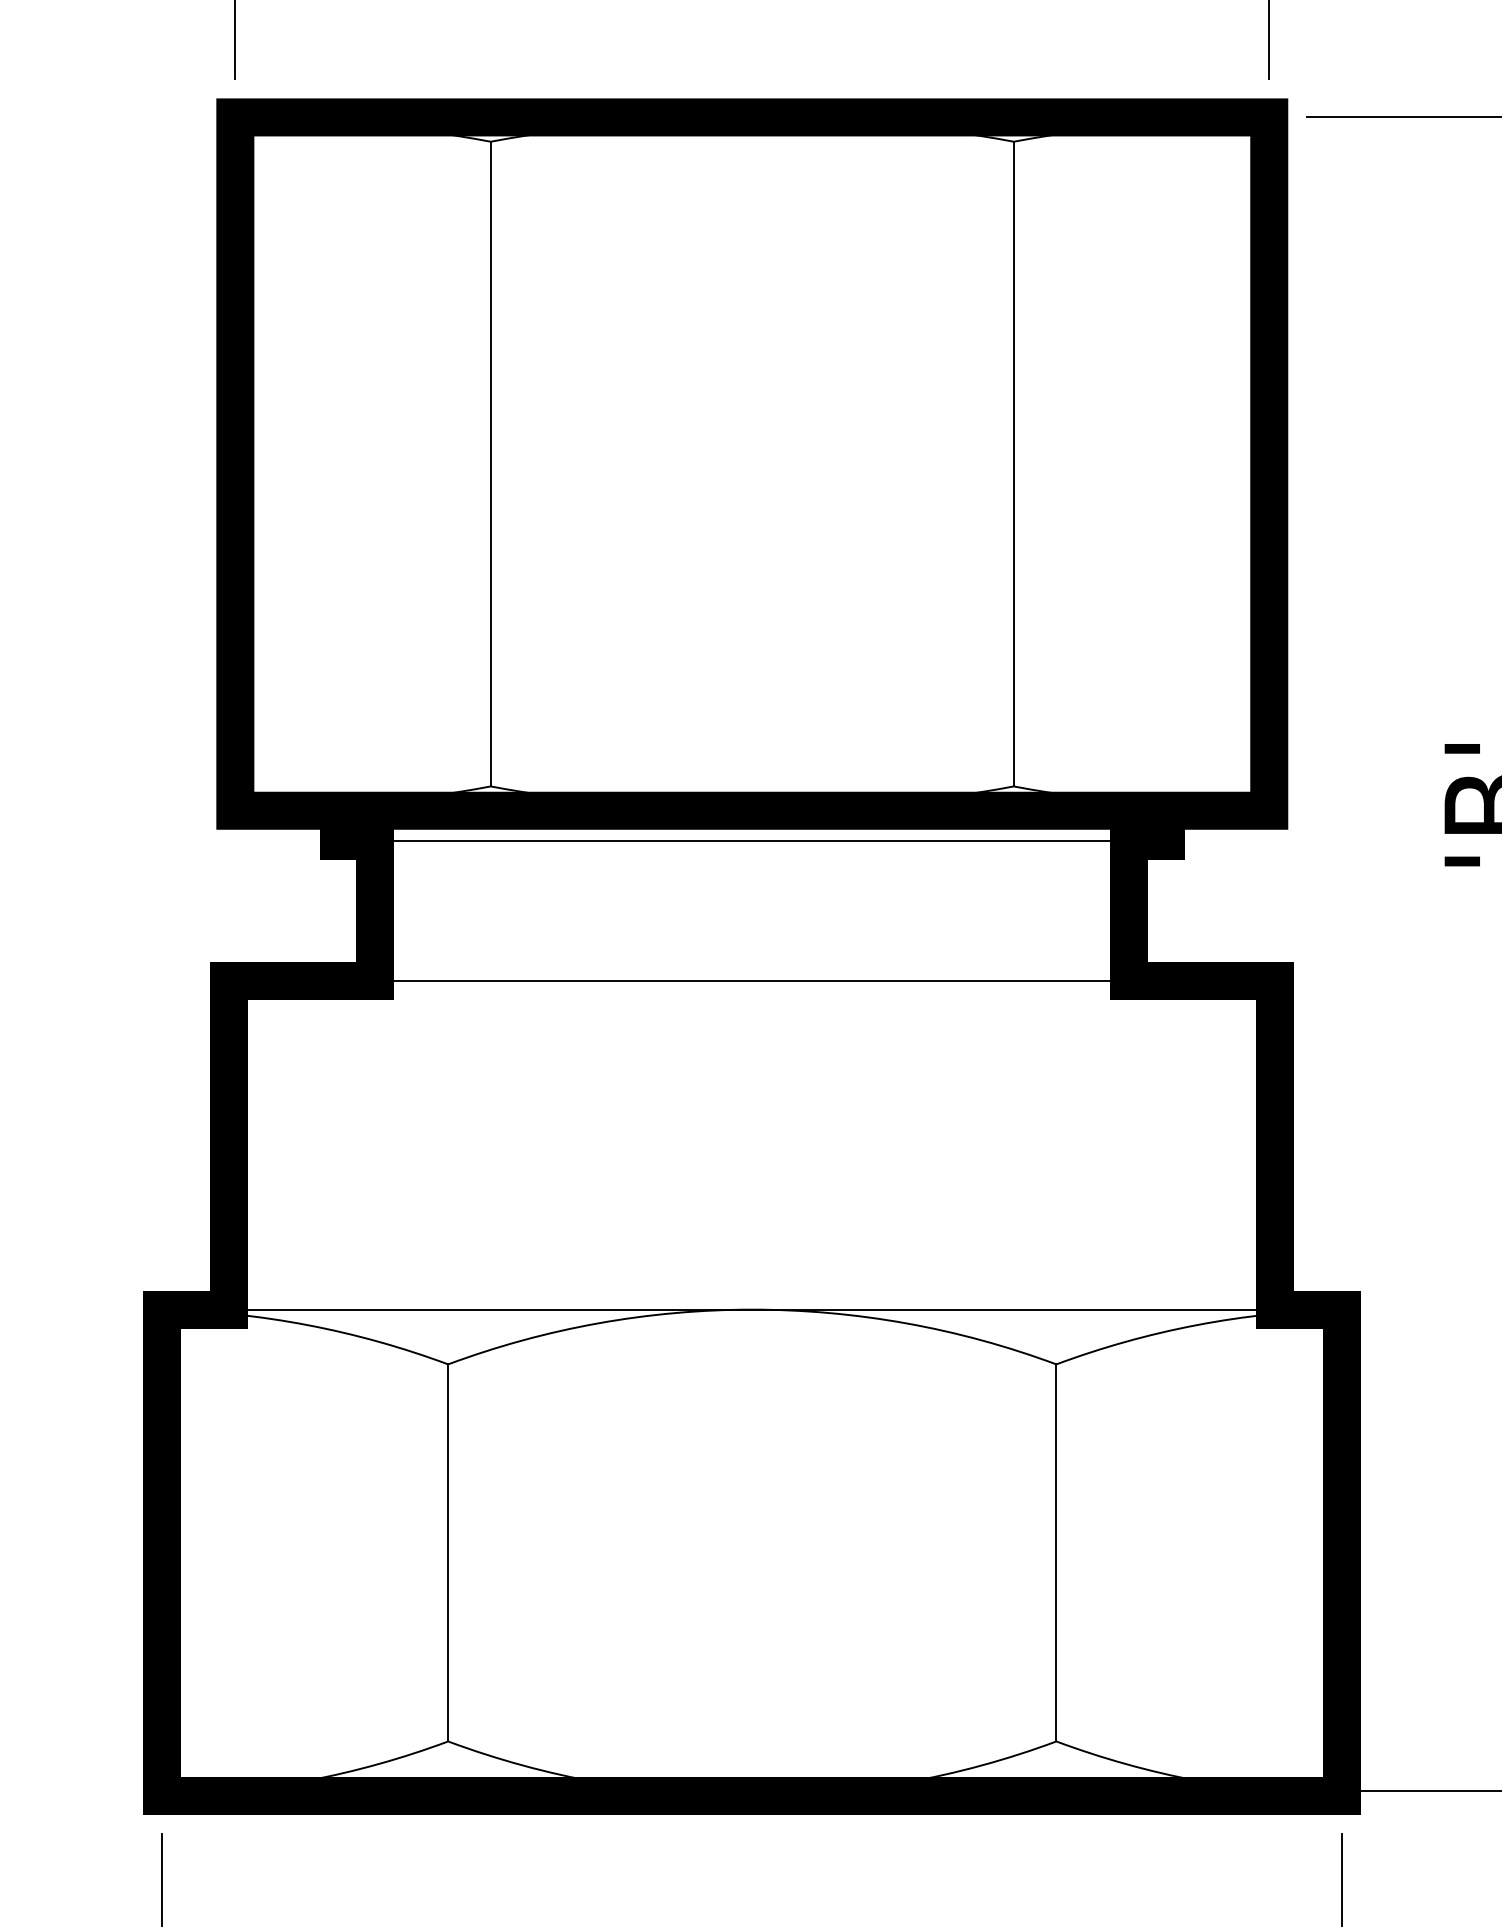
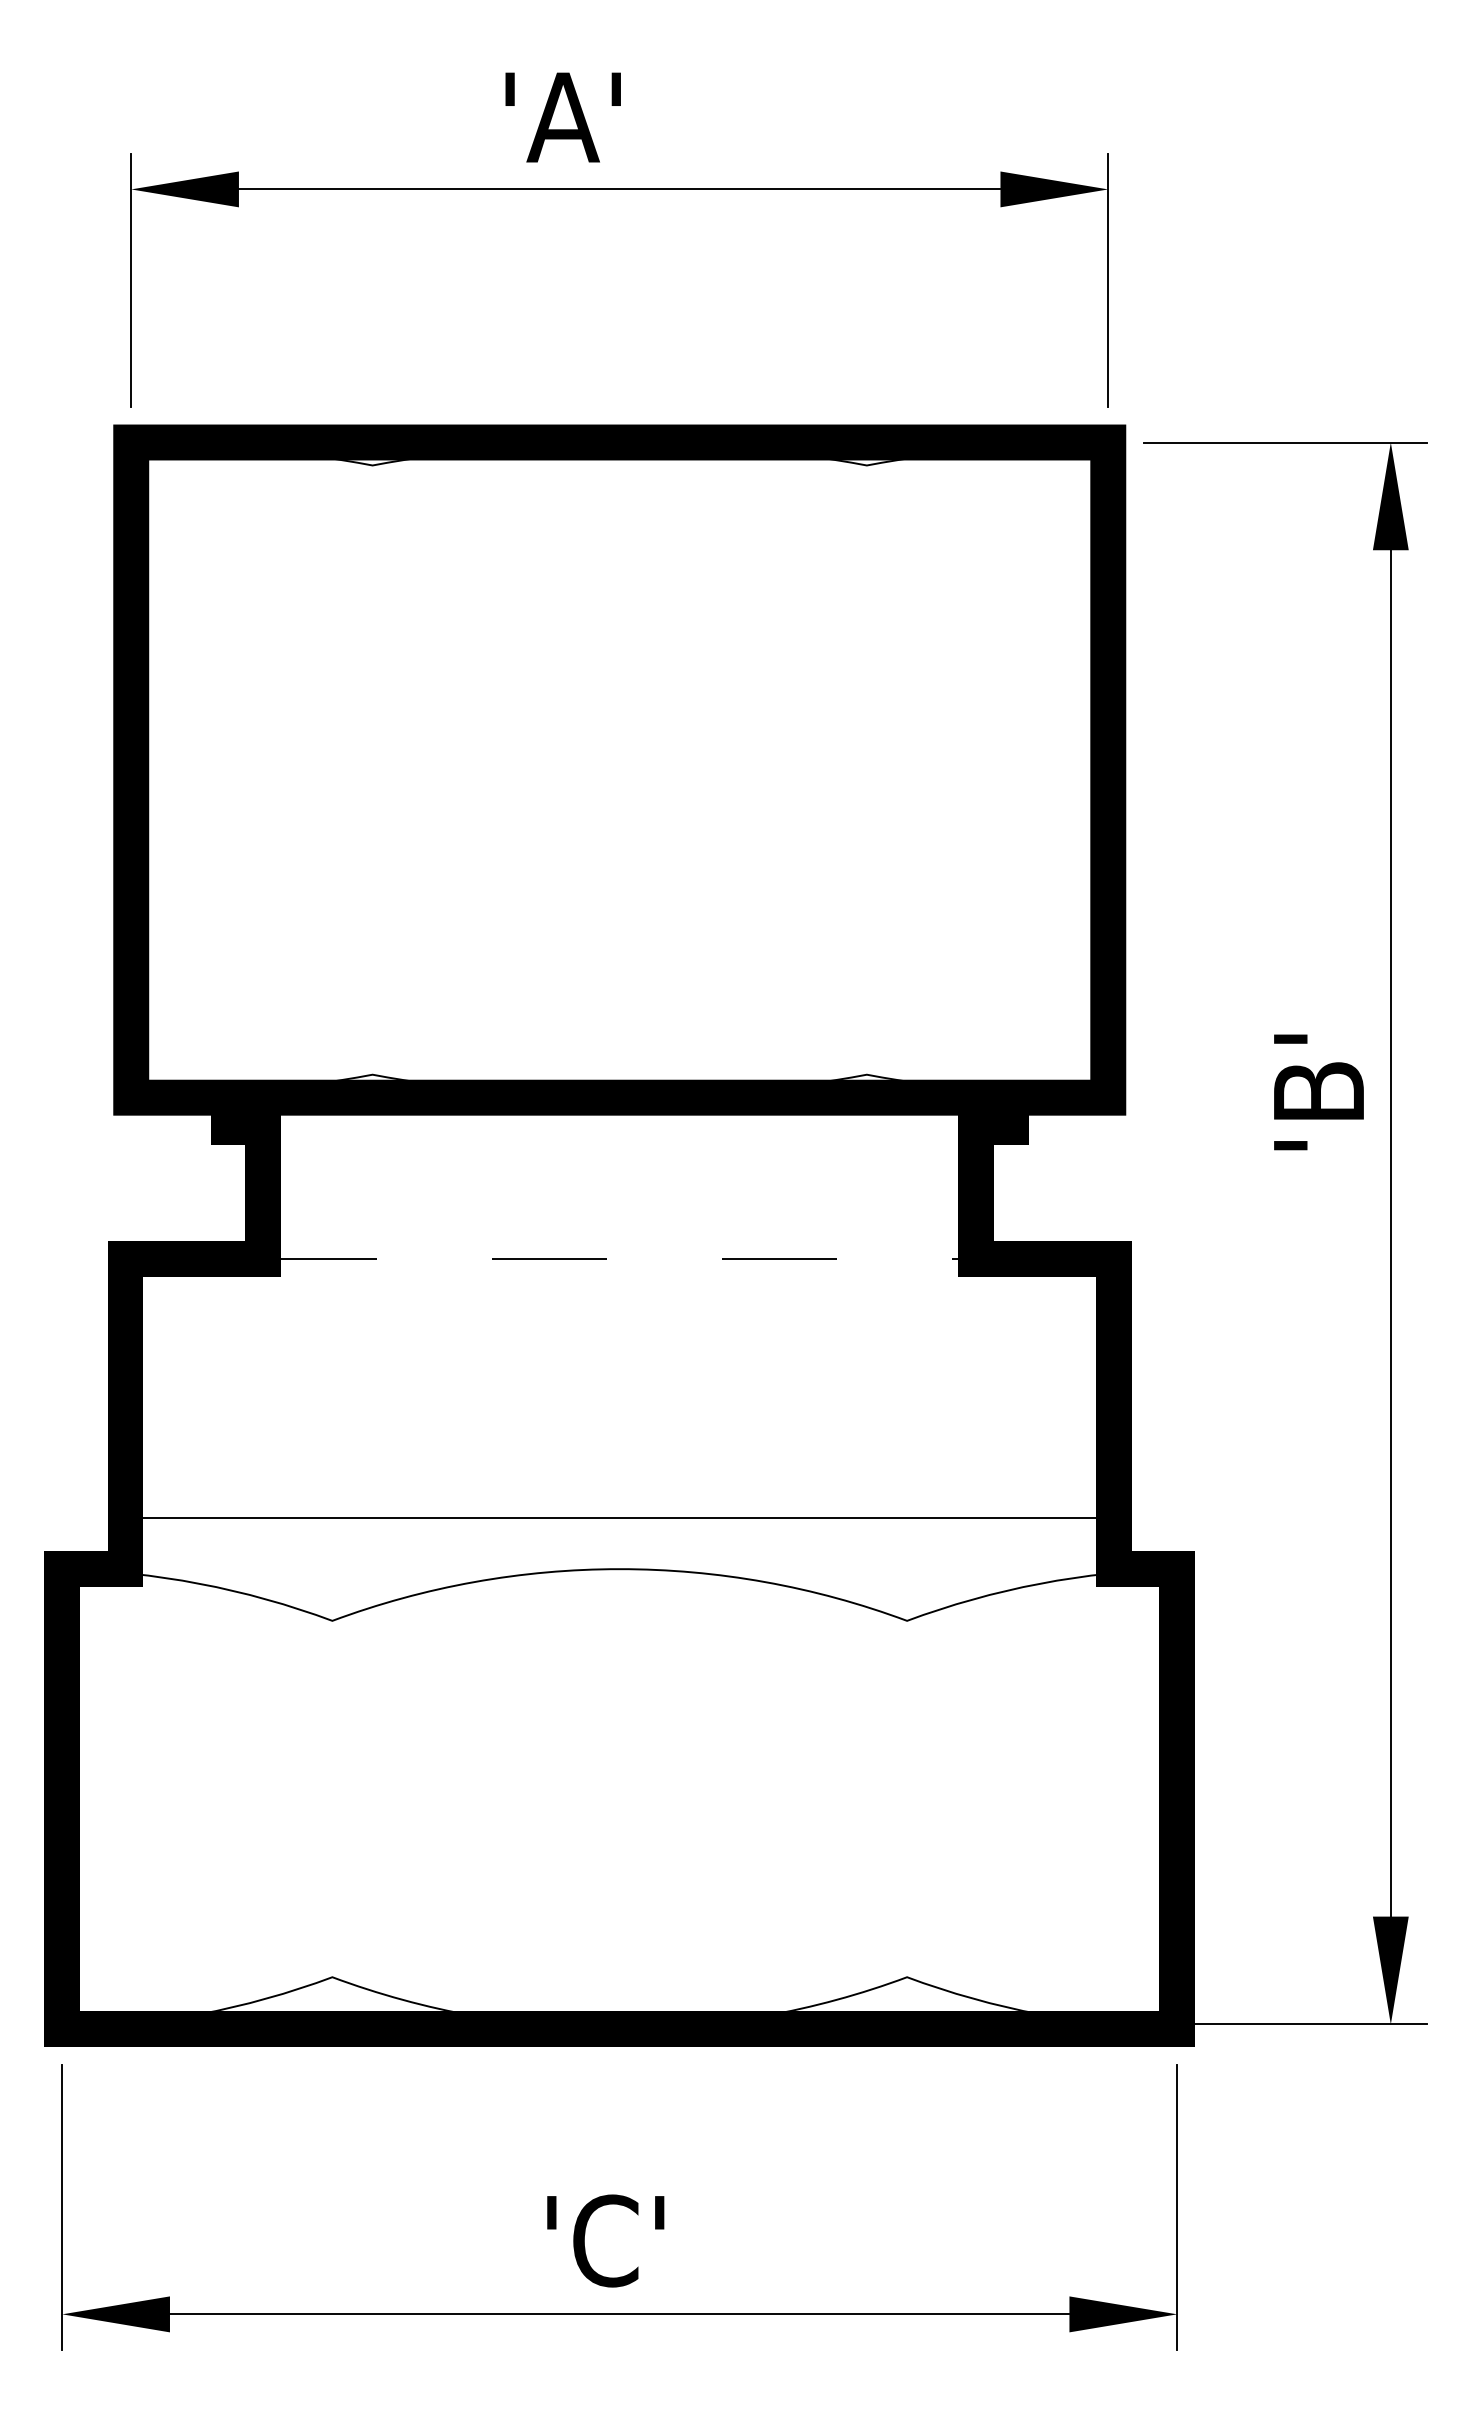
line: (490, 463) -> (372, 769), removed
line: (1013, 463) -> (866, 769), removed
line: (750, 841) -> (618, 1126), removed
line: (752, 980) -> (619, 1258), solid -> dashed
line: (752, 1310) -> (619, 1518), moved
line: (448, 1552) -> (332, 1798), removed
line: (1056, 1552) -> (907, 1798), removed

